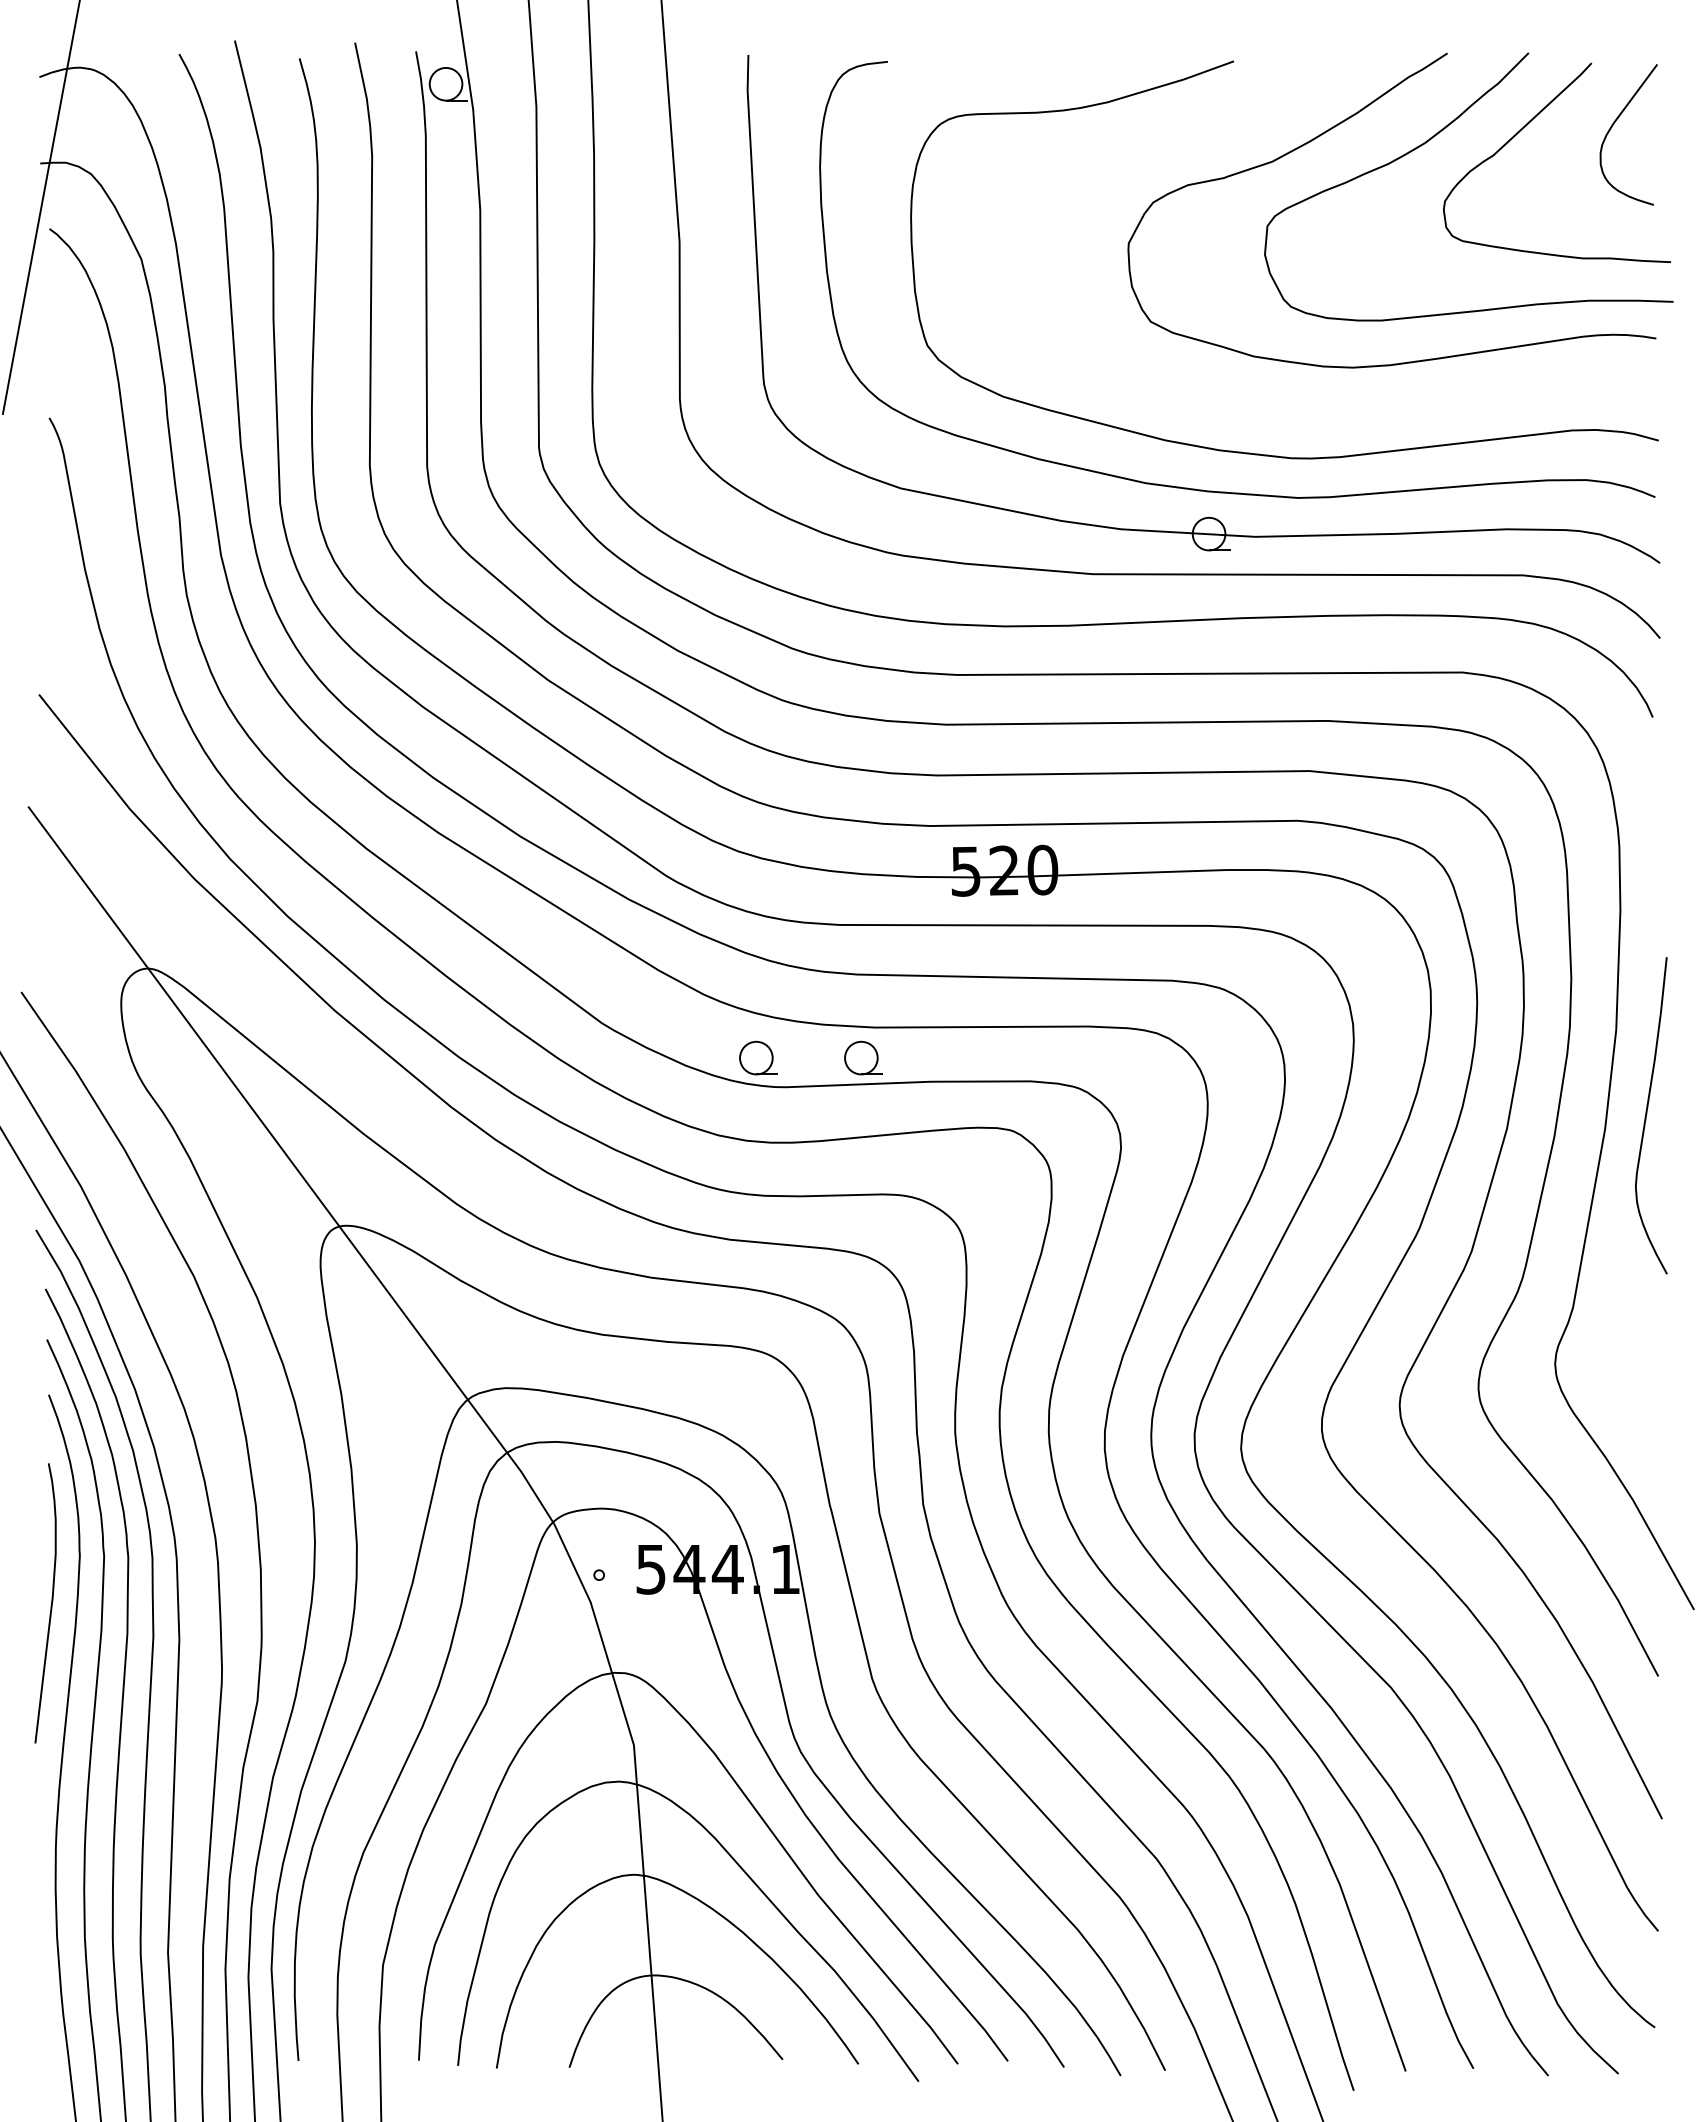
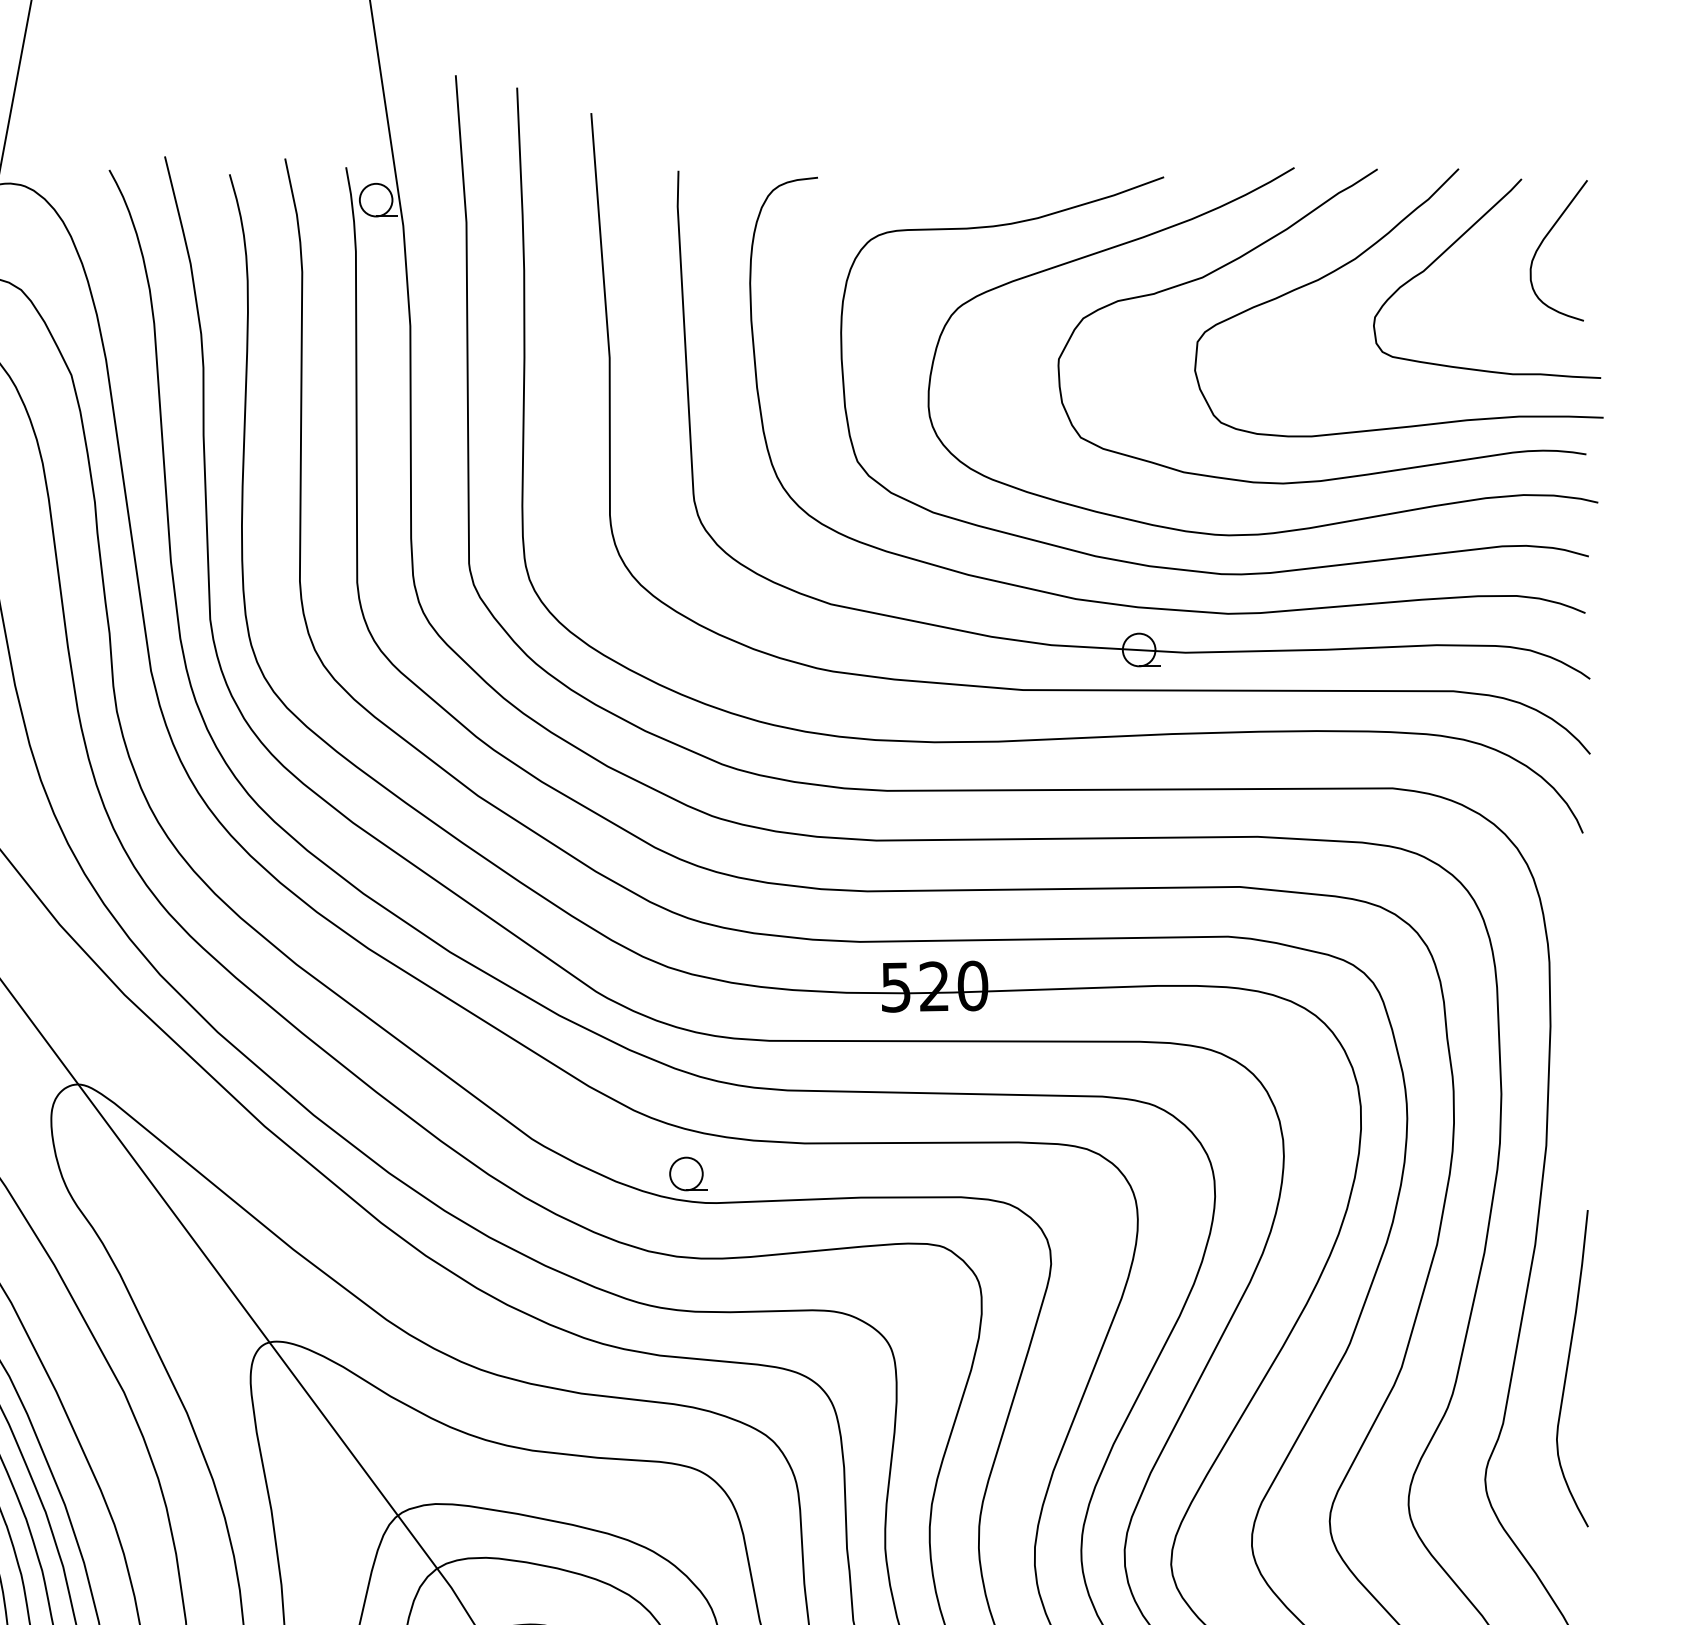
curve: (1271, 100) -> (1201, 216), added
part: (863, 1057) -> (793, 1173), removed
curve: (1647, 1114) -> (1568, 1367), moved

